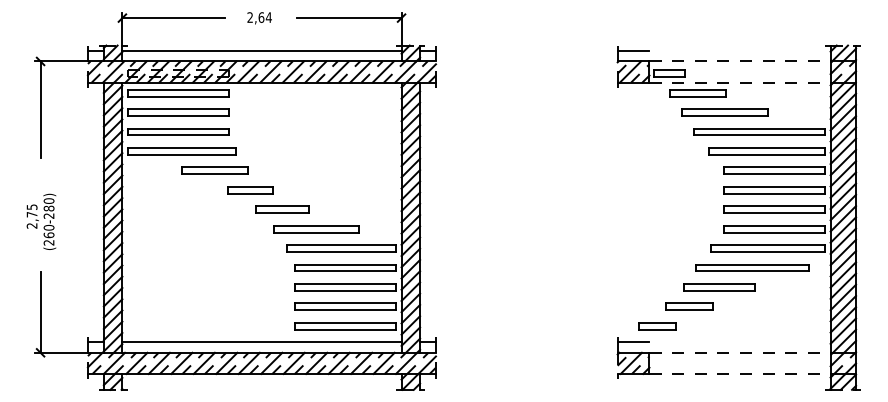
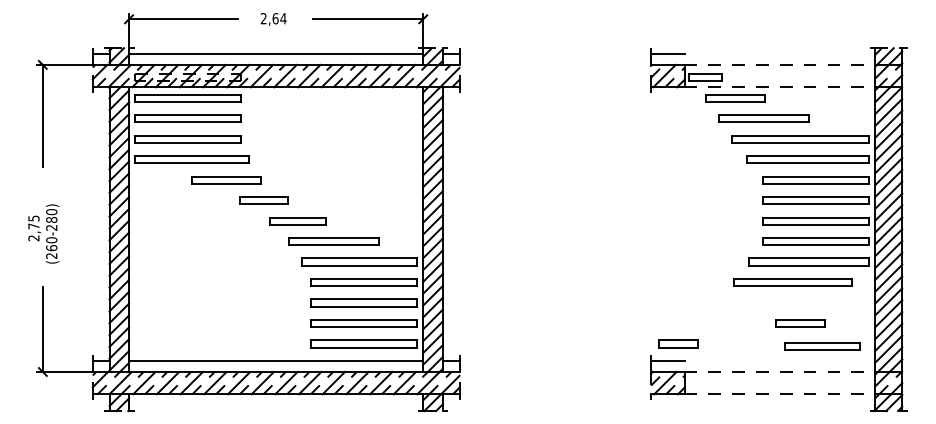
part: (719, 287) -> (822, 346), moved
part: (689, 306) -> (800, 323), moved
part: (657, 326) -> (678, 344), moved

